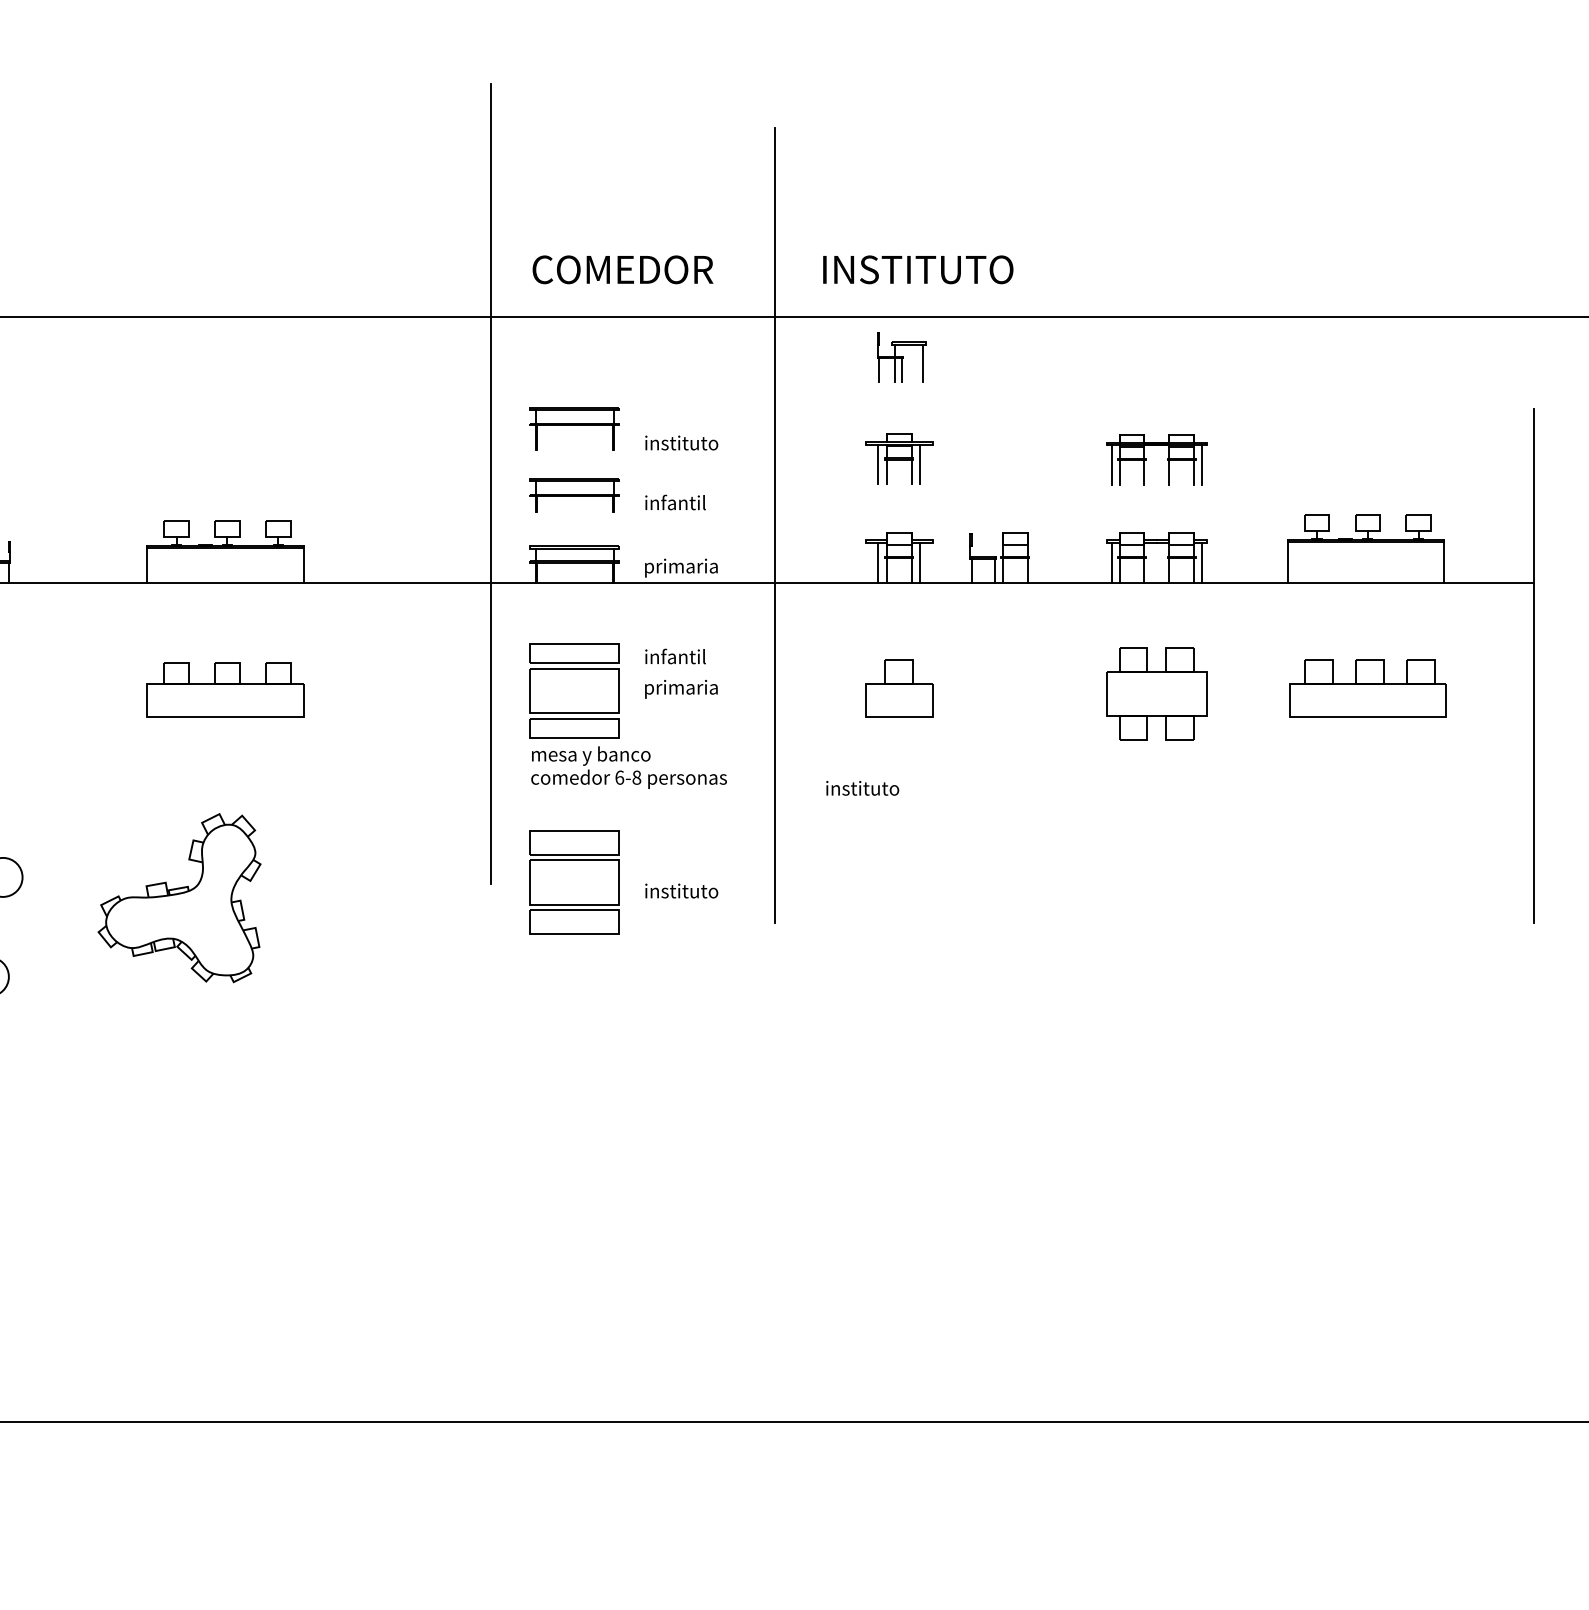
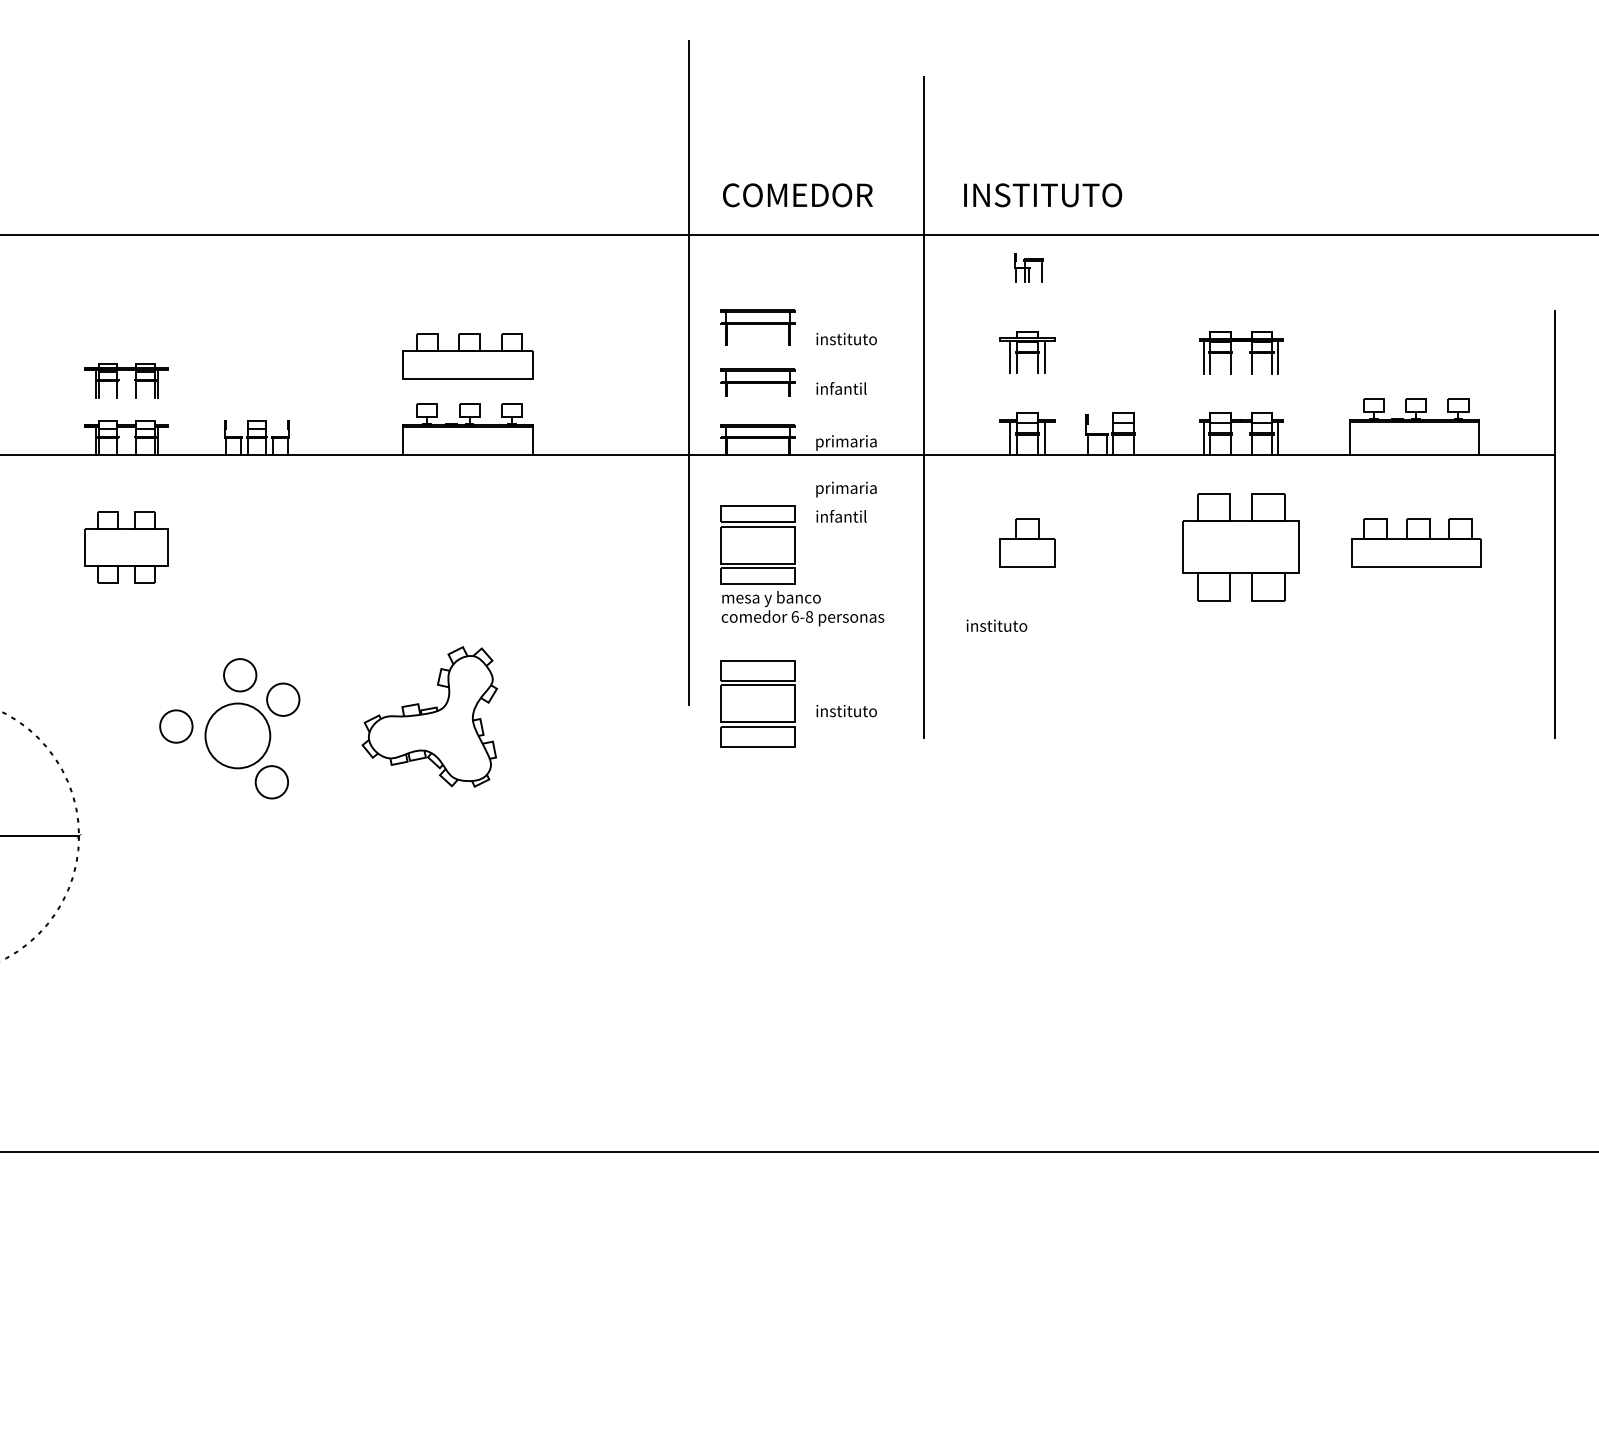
part: (900, 356) -> (1028, 267), size x0.7
text: (681, 689) -> (846, 489), moved
part: (224, 690) -> (467, 356), moved
part: (1157, 694) -> (1241, 547), size x1.4

